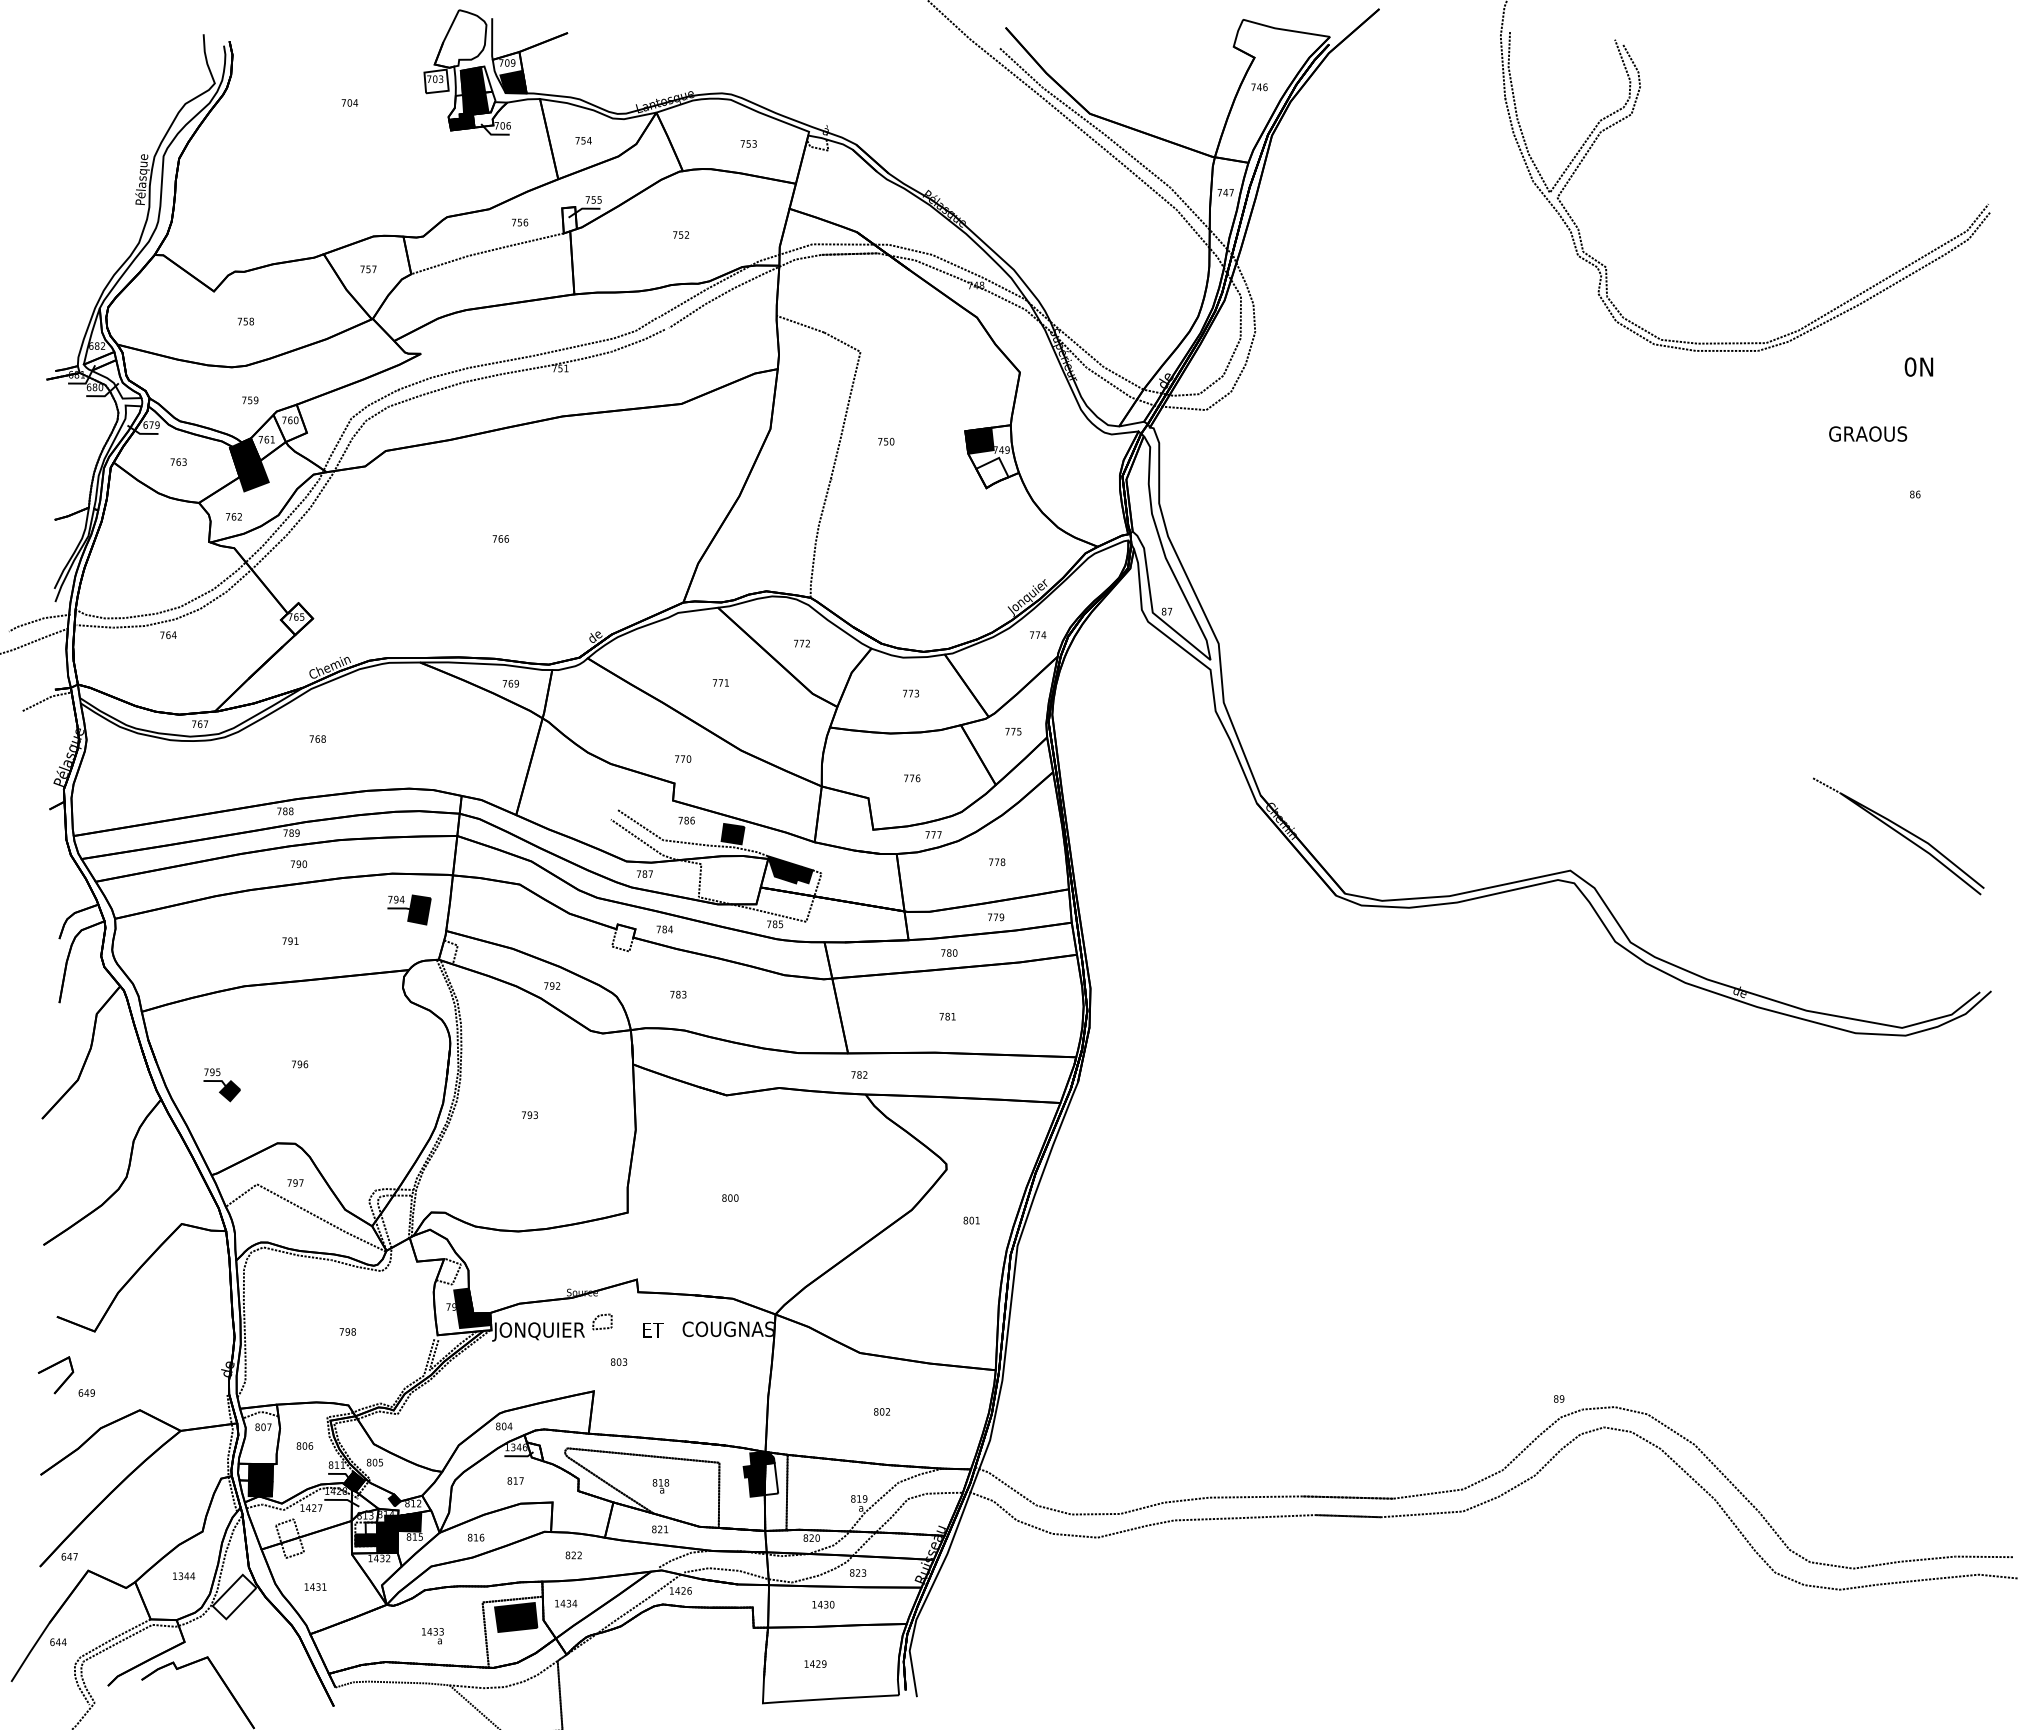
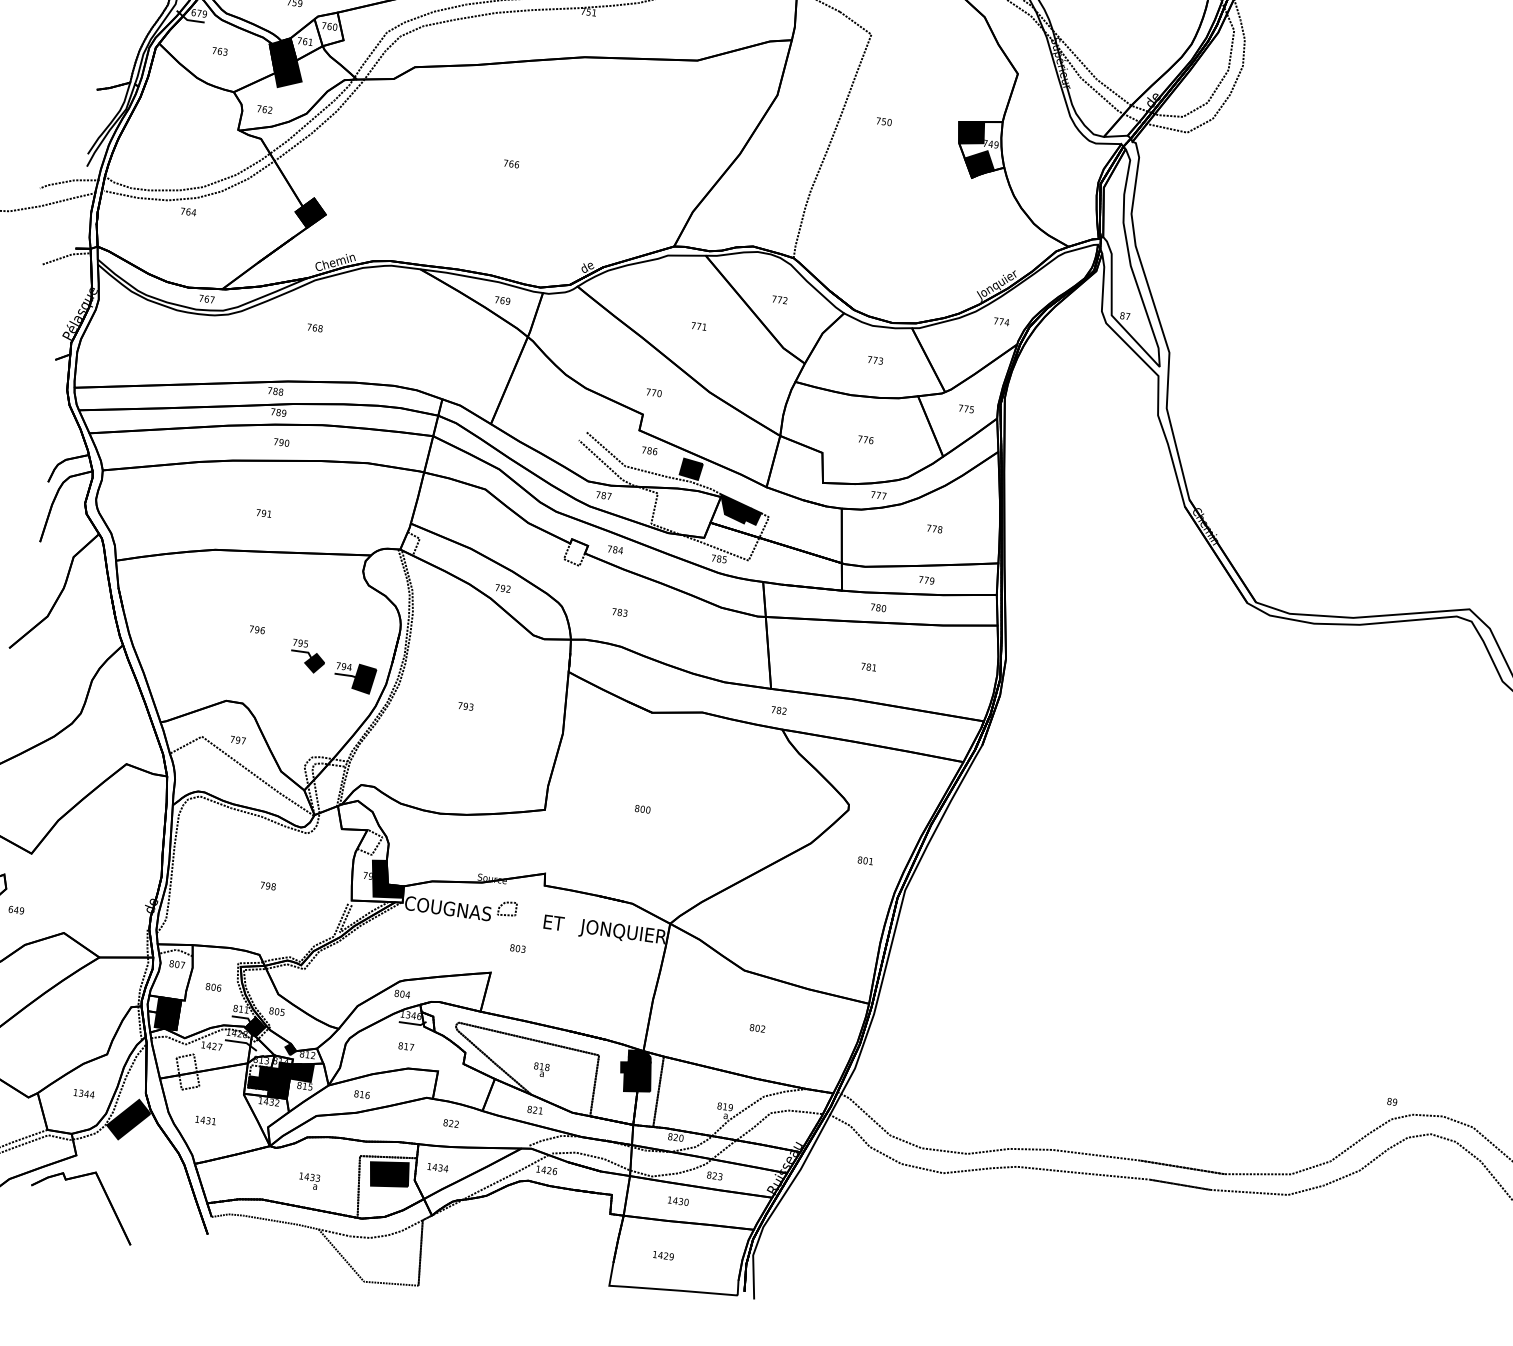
fill: (992, 472) -> (979, 164), added
fill: (296, 619) -> (310, 213), added
part: (409, 909) -> (355, 677), moved
part: (221, 1085) -> (307, 656), moved
text: (726, 1330) -> (622, 932), COUGNAS -> JONQUIER
text: (539, 1331) -> (447, 909), JONQUIER -> COUGNAS
fill: (771, 1478) -> (645, 1076), added
fill: (371, 1528) -> (265, 1072), added
fill: (234, 1596) -> (128, 1119), added

